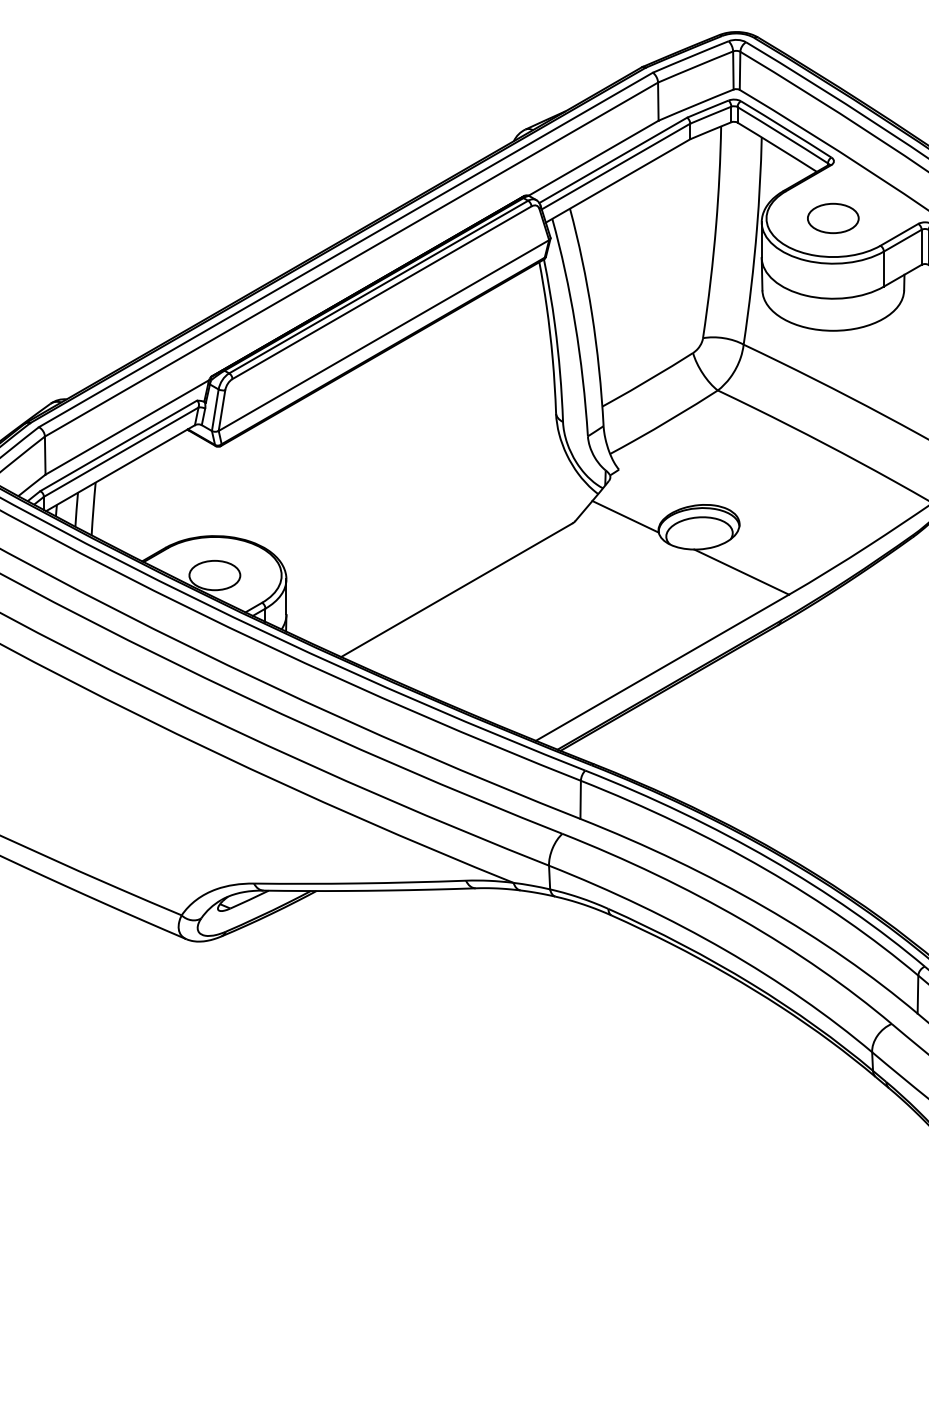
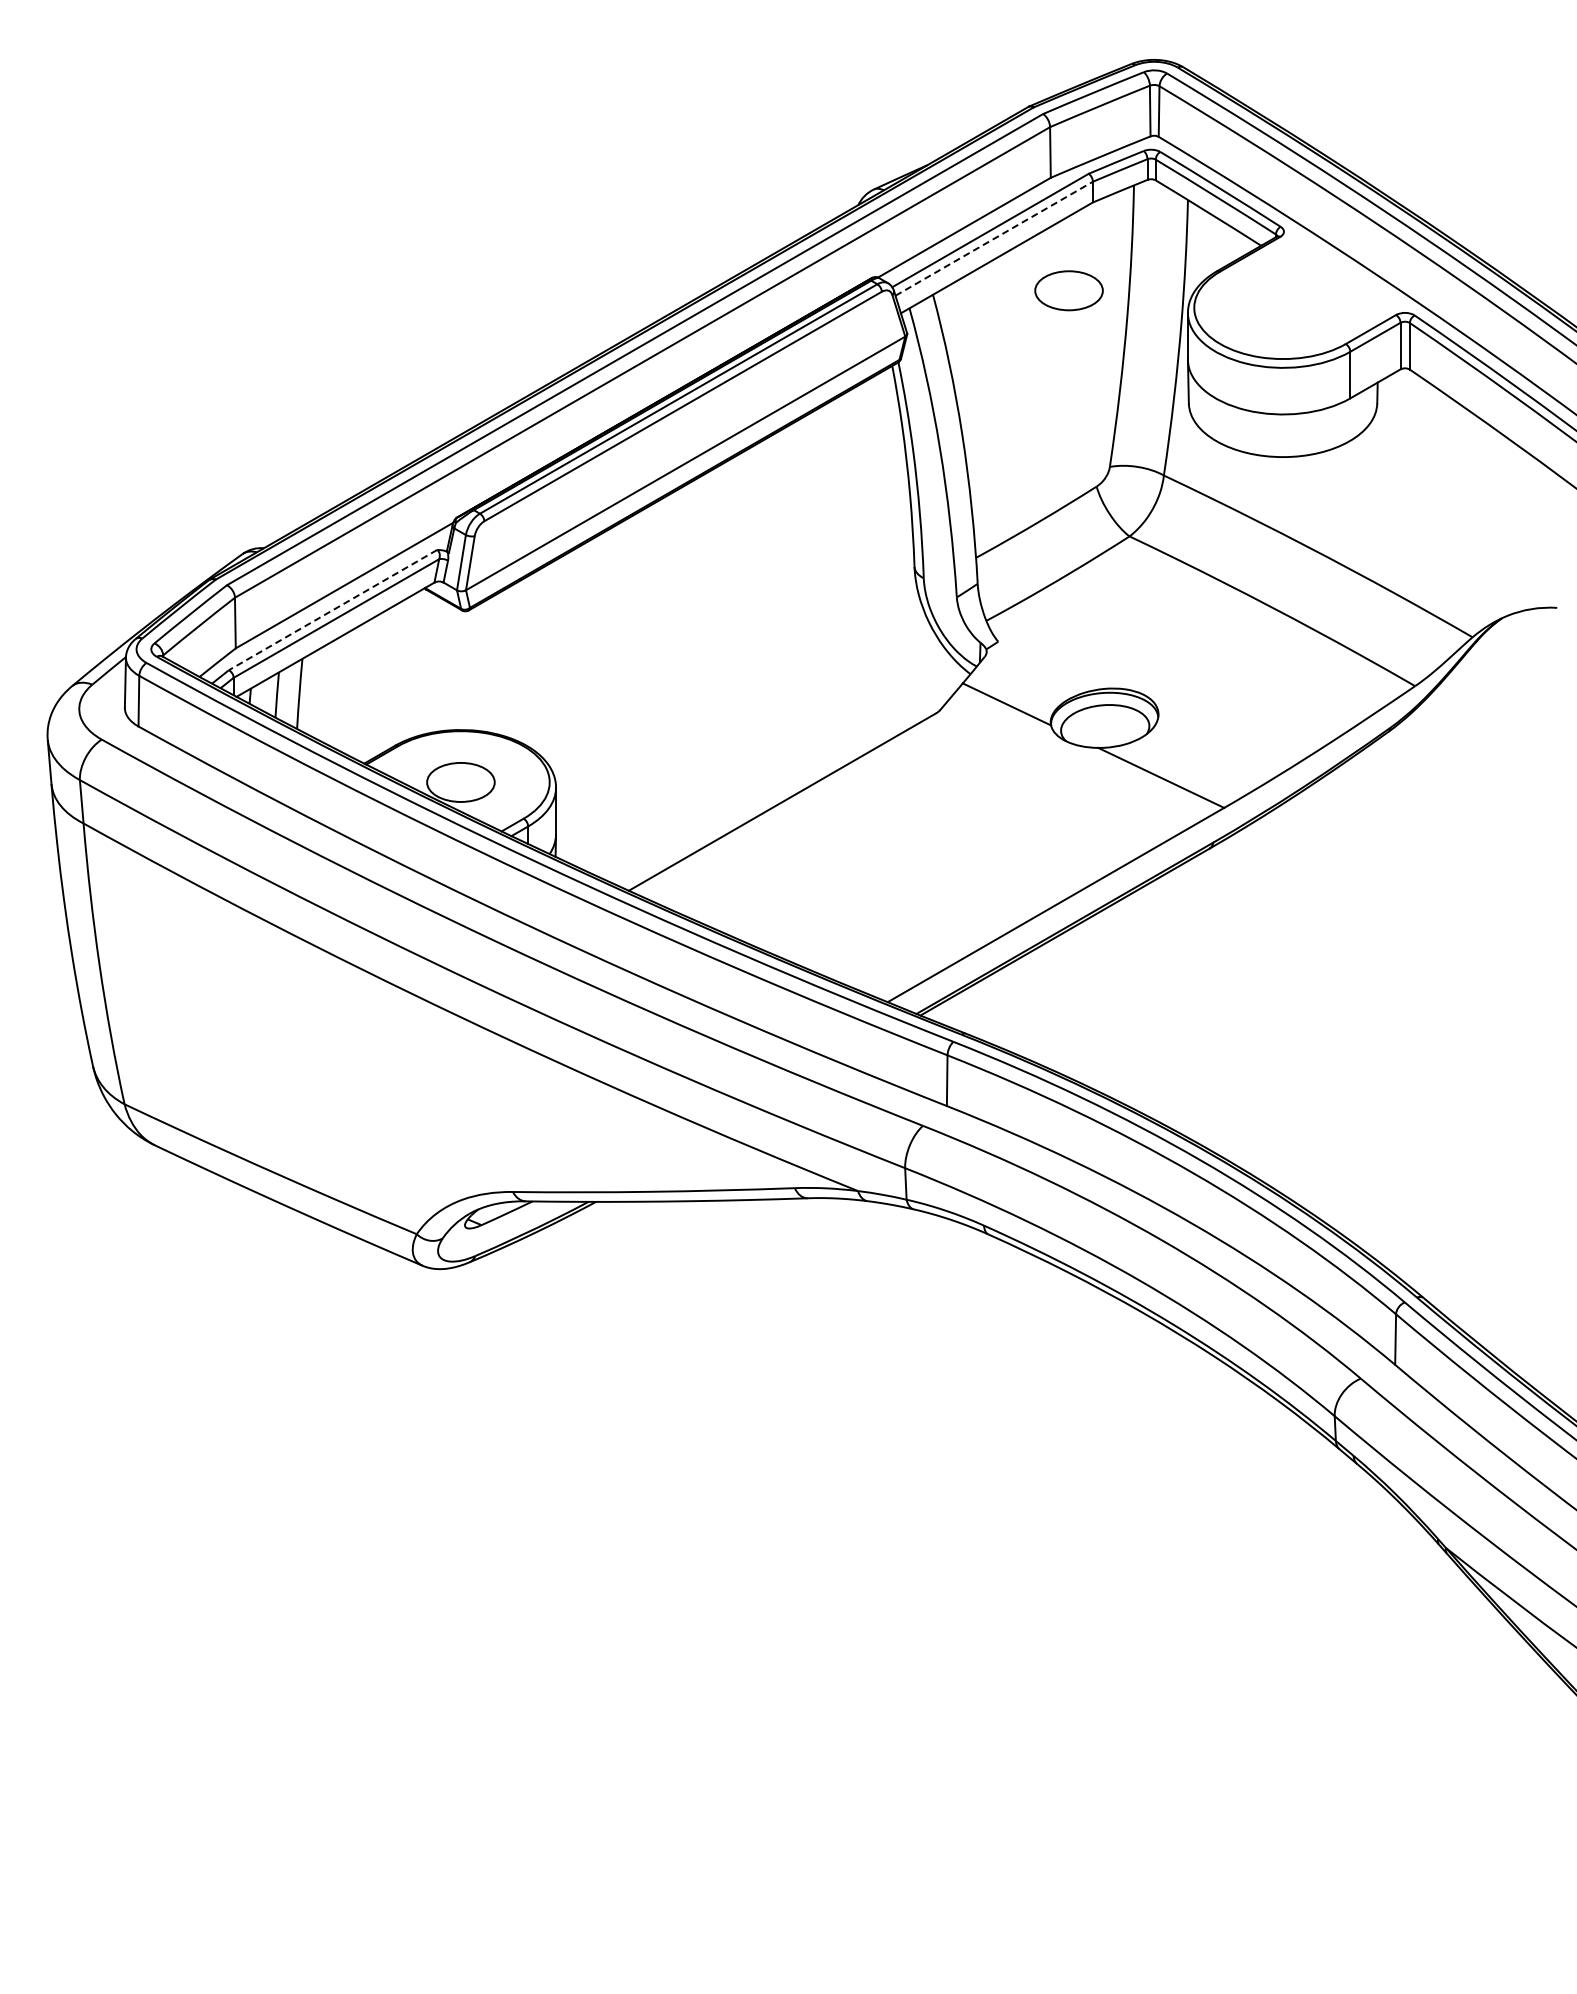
line: (616, 166) -> (994, 238), solid -> dashed
part: (832, 218) -> (1068, 290), moved
line: (118, 446) -> (332, 610), solid -> dashed

